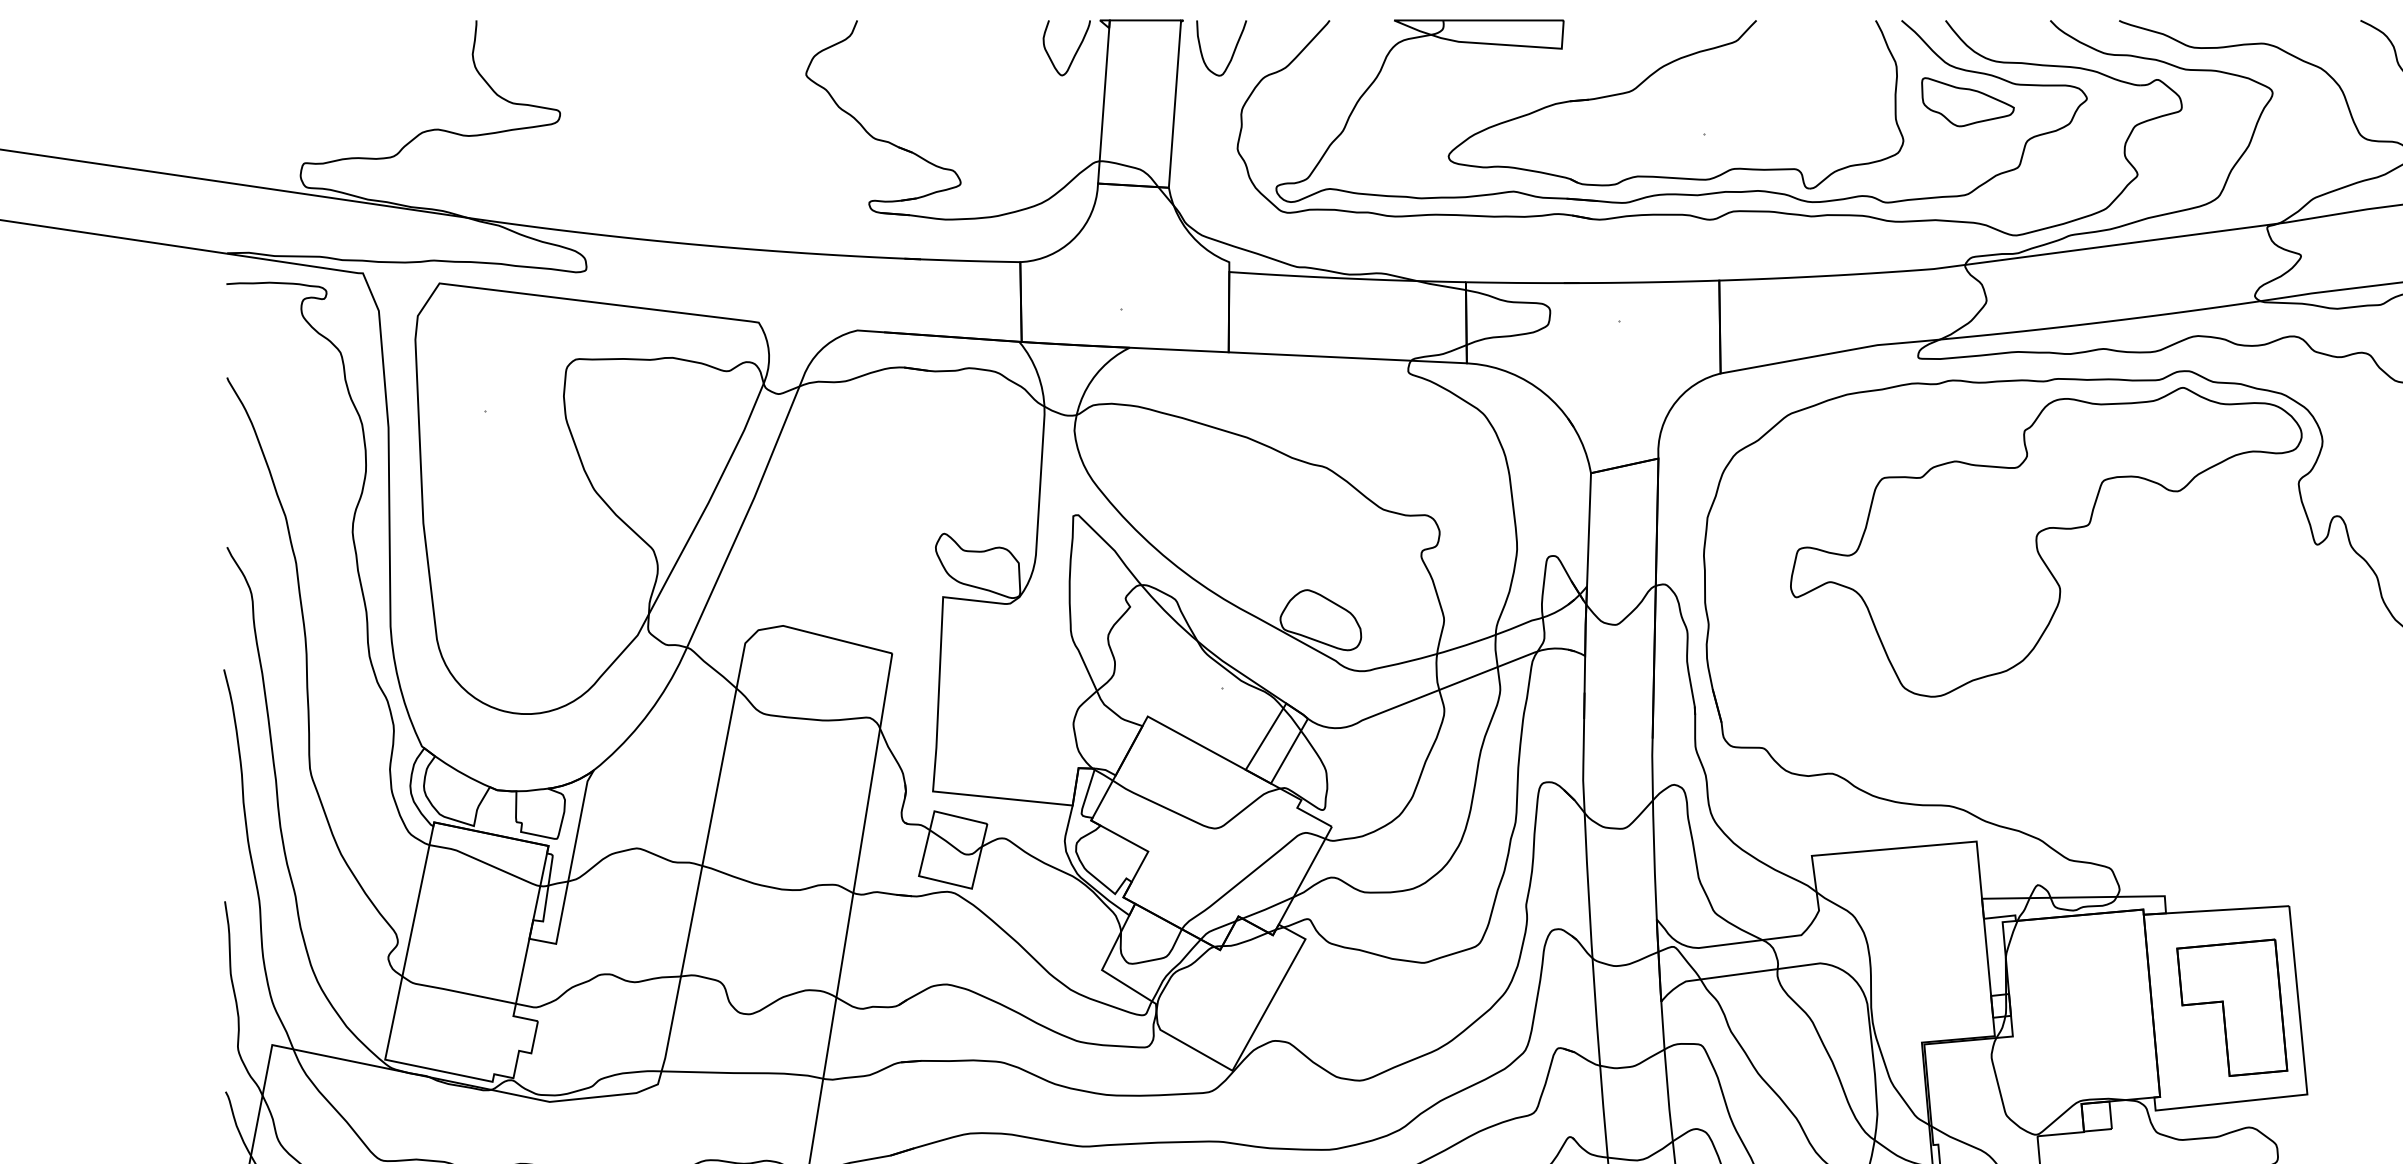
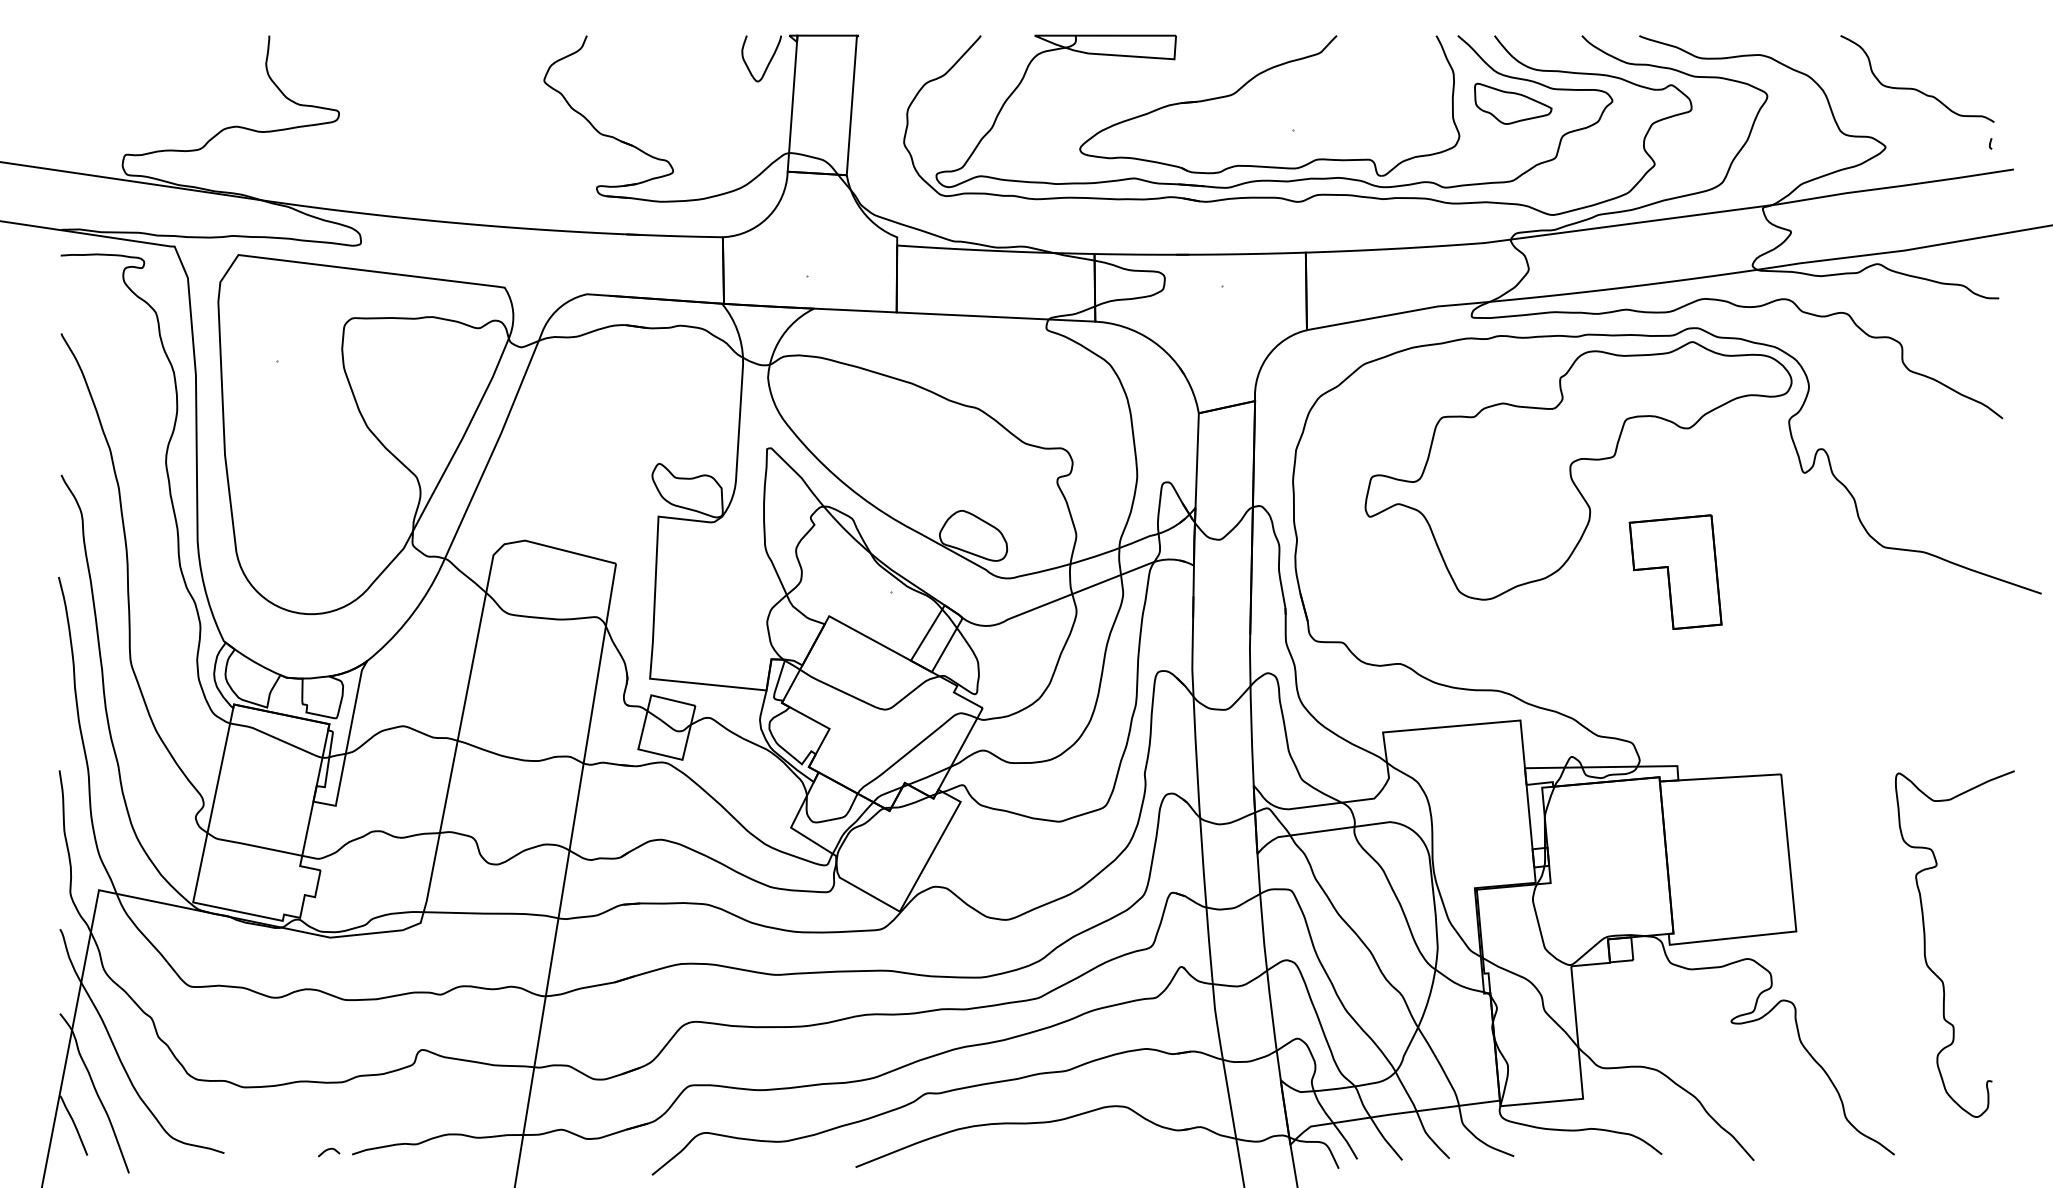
curve: (1233, 50) -> (900, 60), removed
part: (2232, 1007) -> (1675, 571), moved

